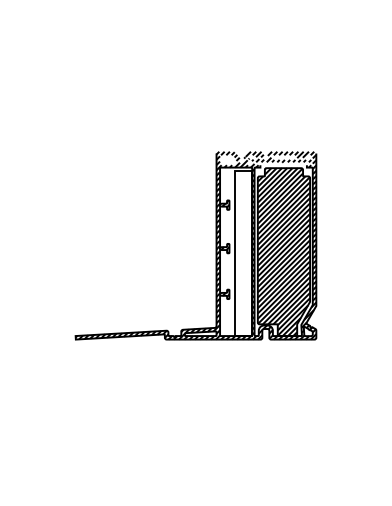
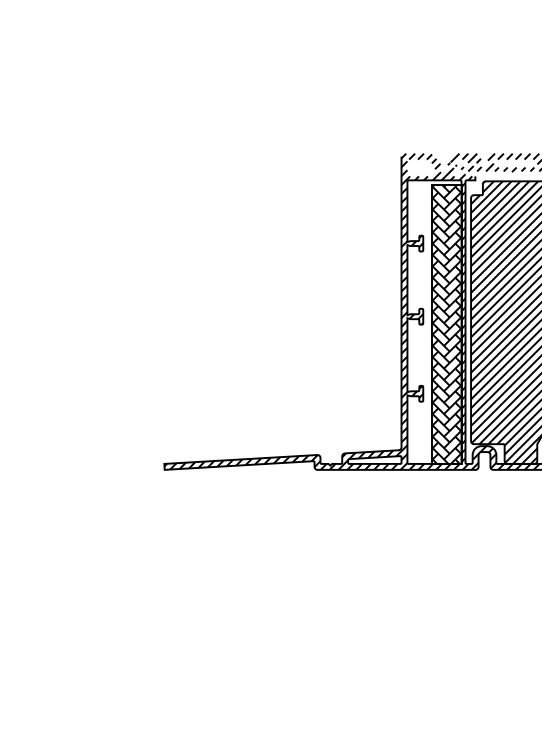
hatch: (243, 253) -> (446, 324), added

